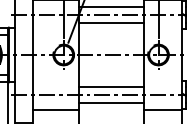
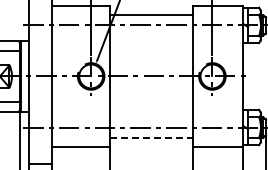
line: (110, 23) -> (151, 35), removed
line: (110, 87) -> (151, 117), removed
line: (111, 102) -> (152, 137), solid -> dashed

